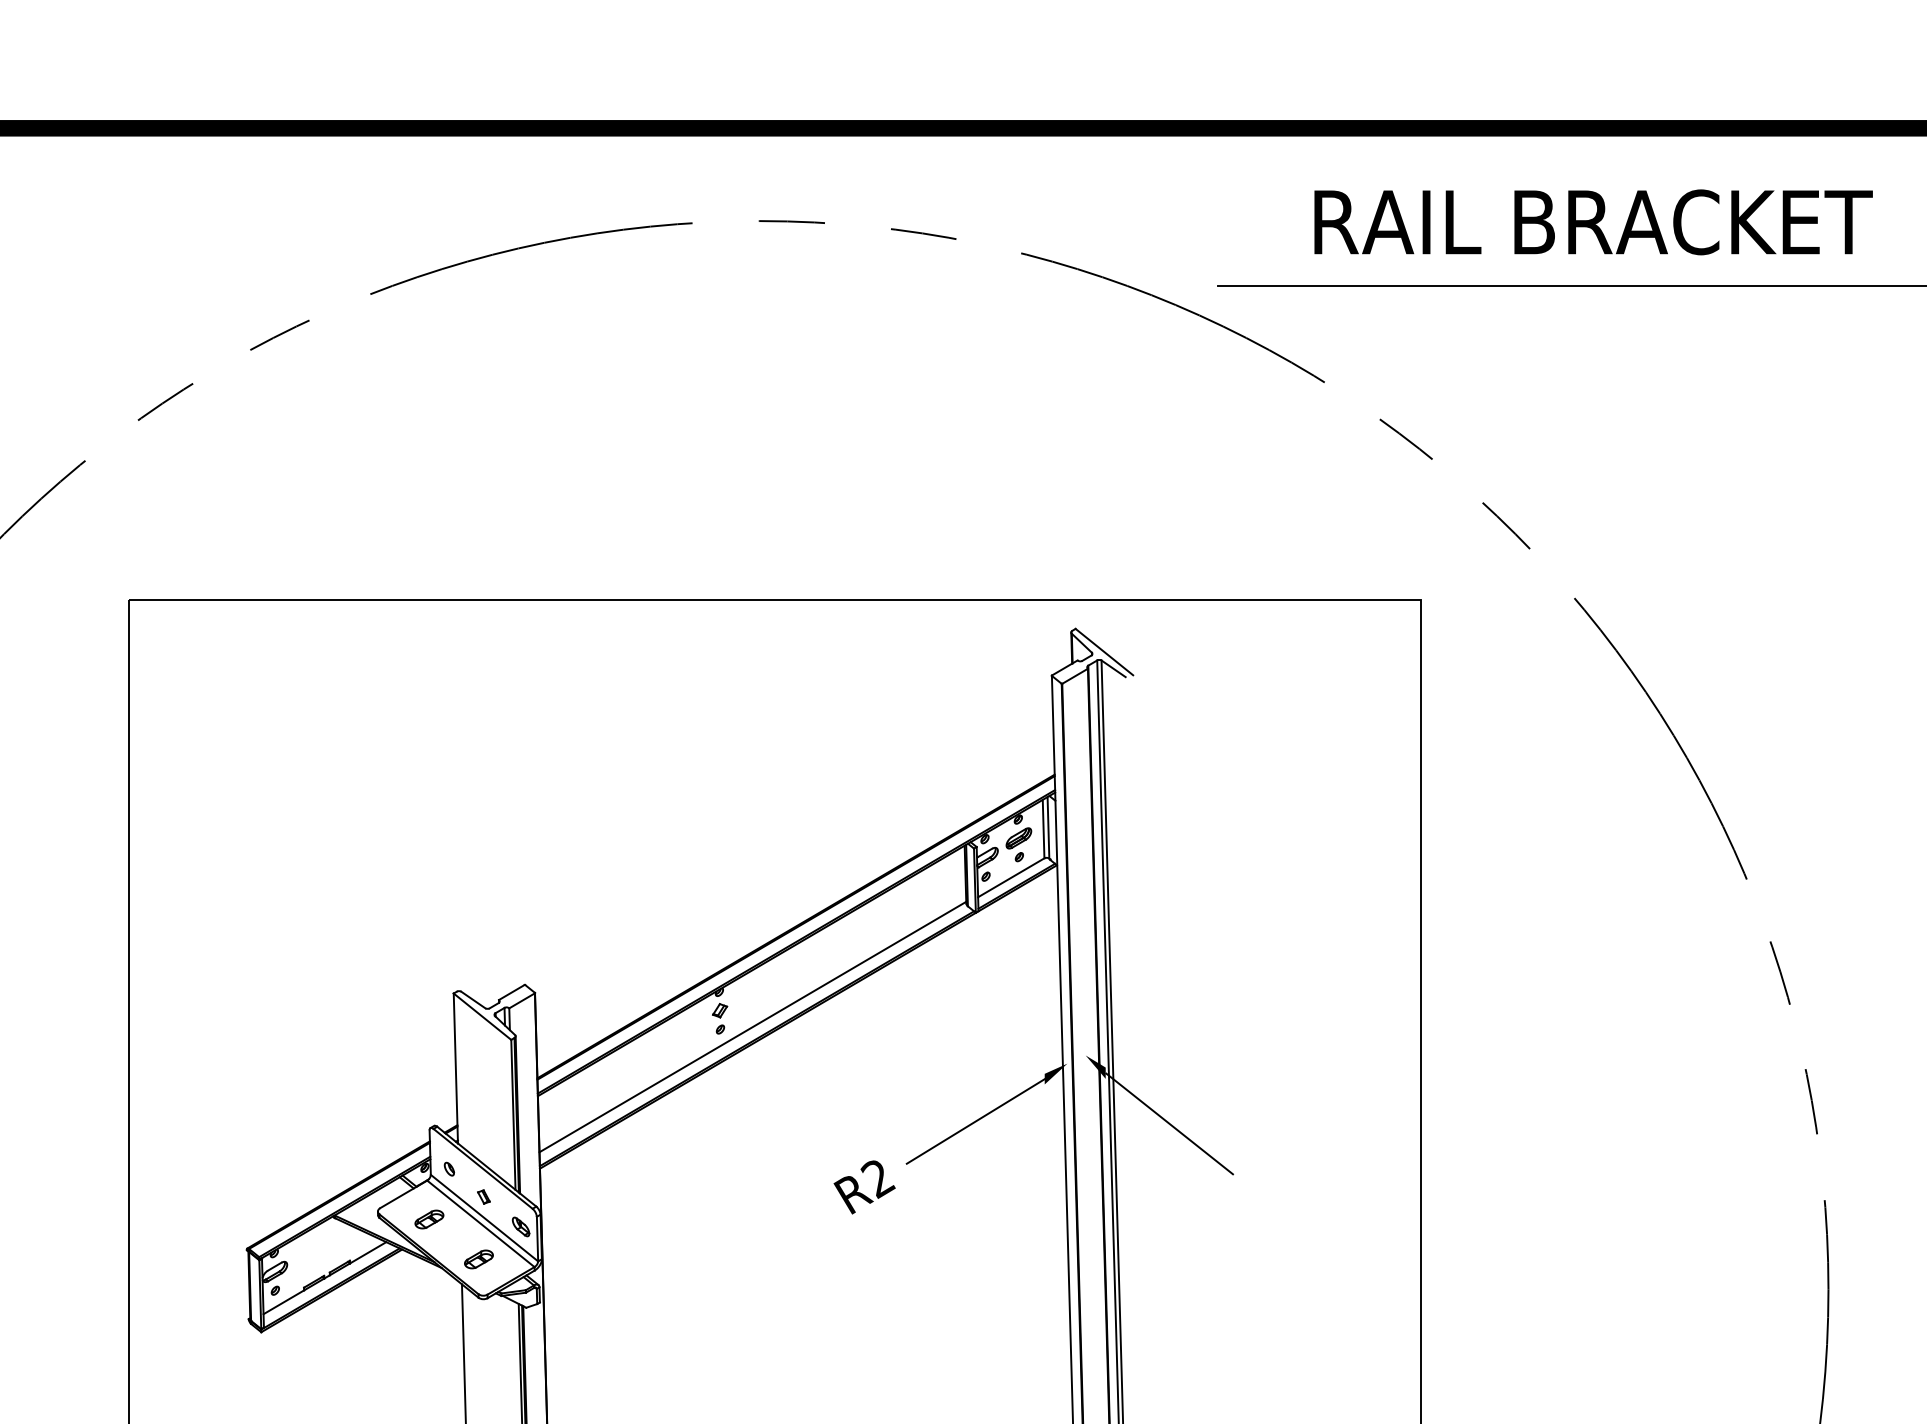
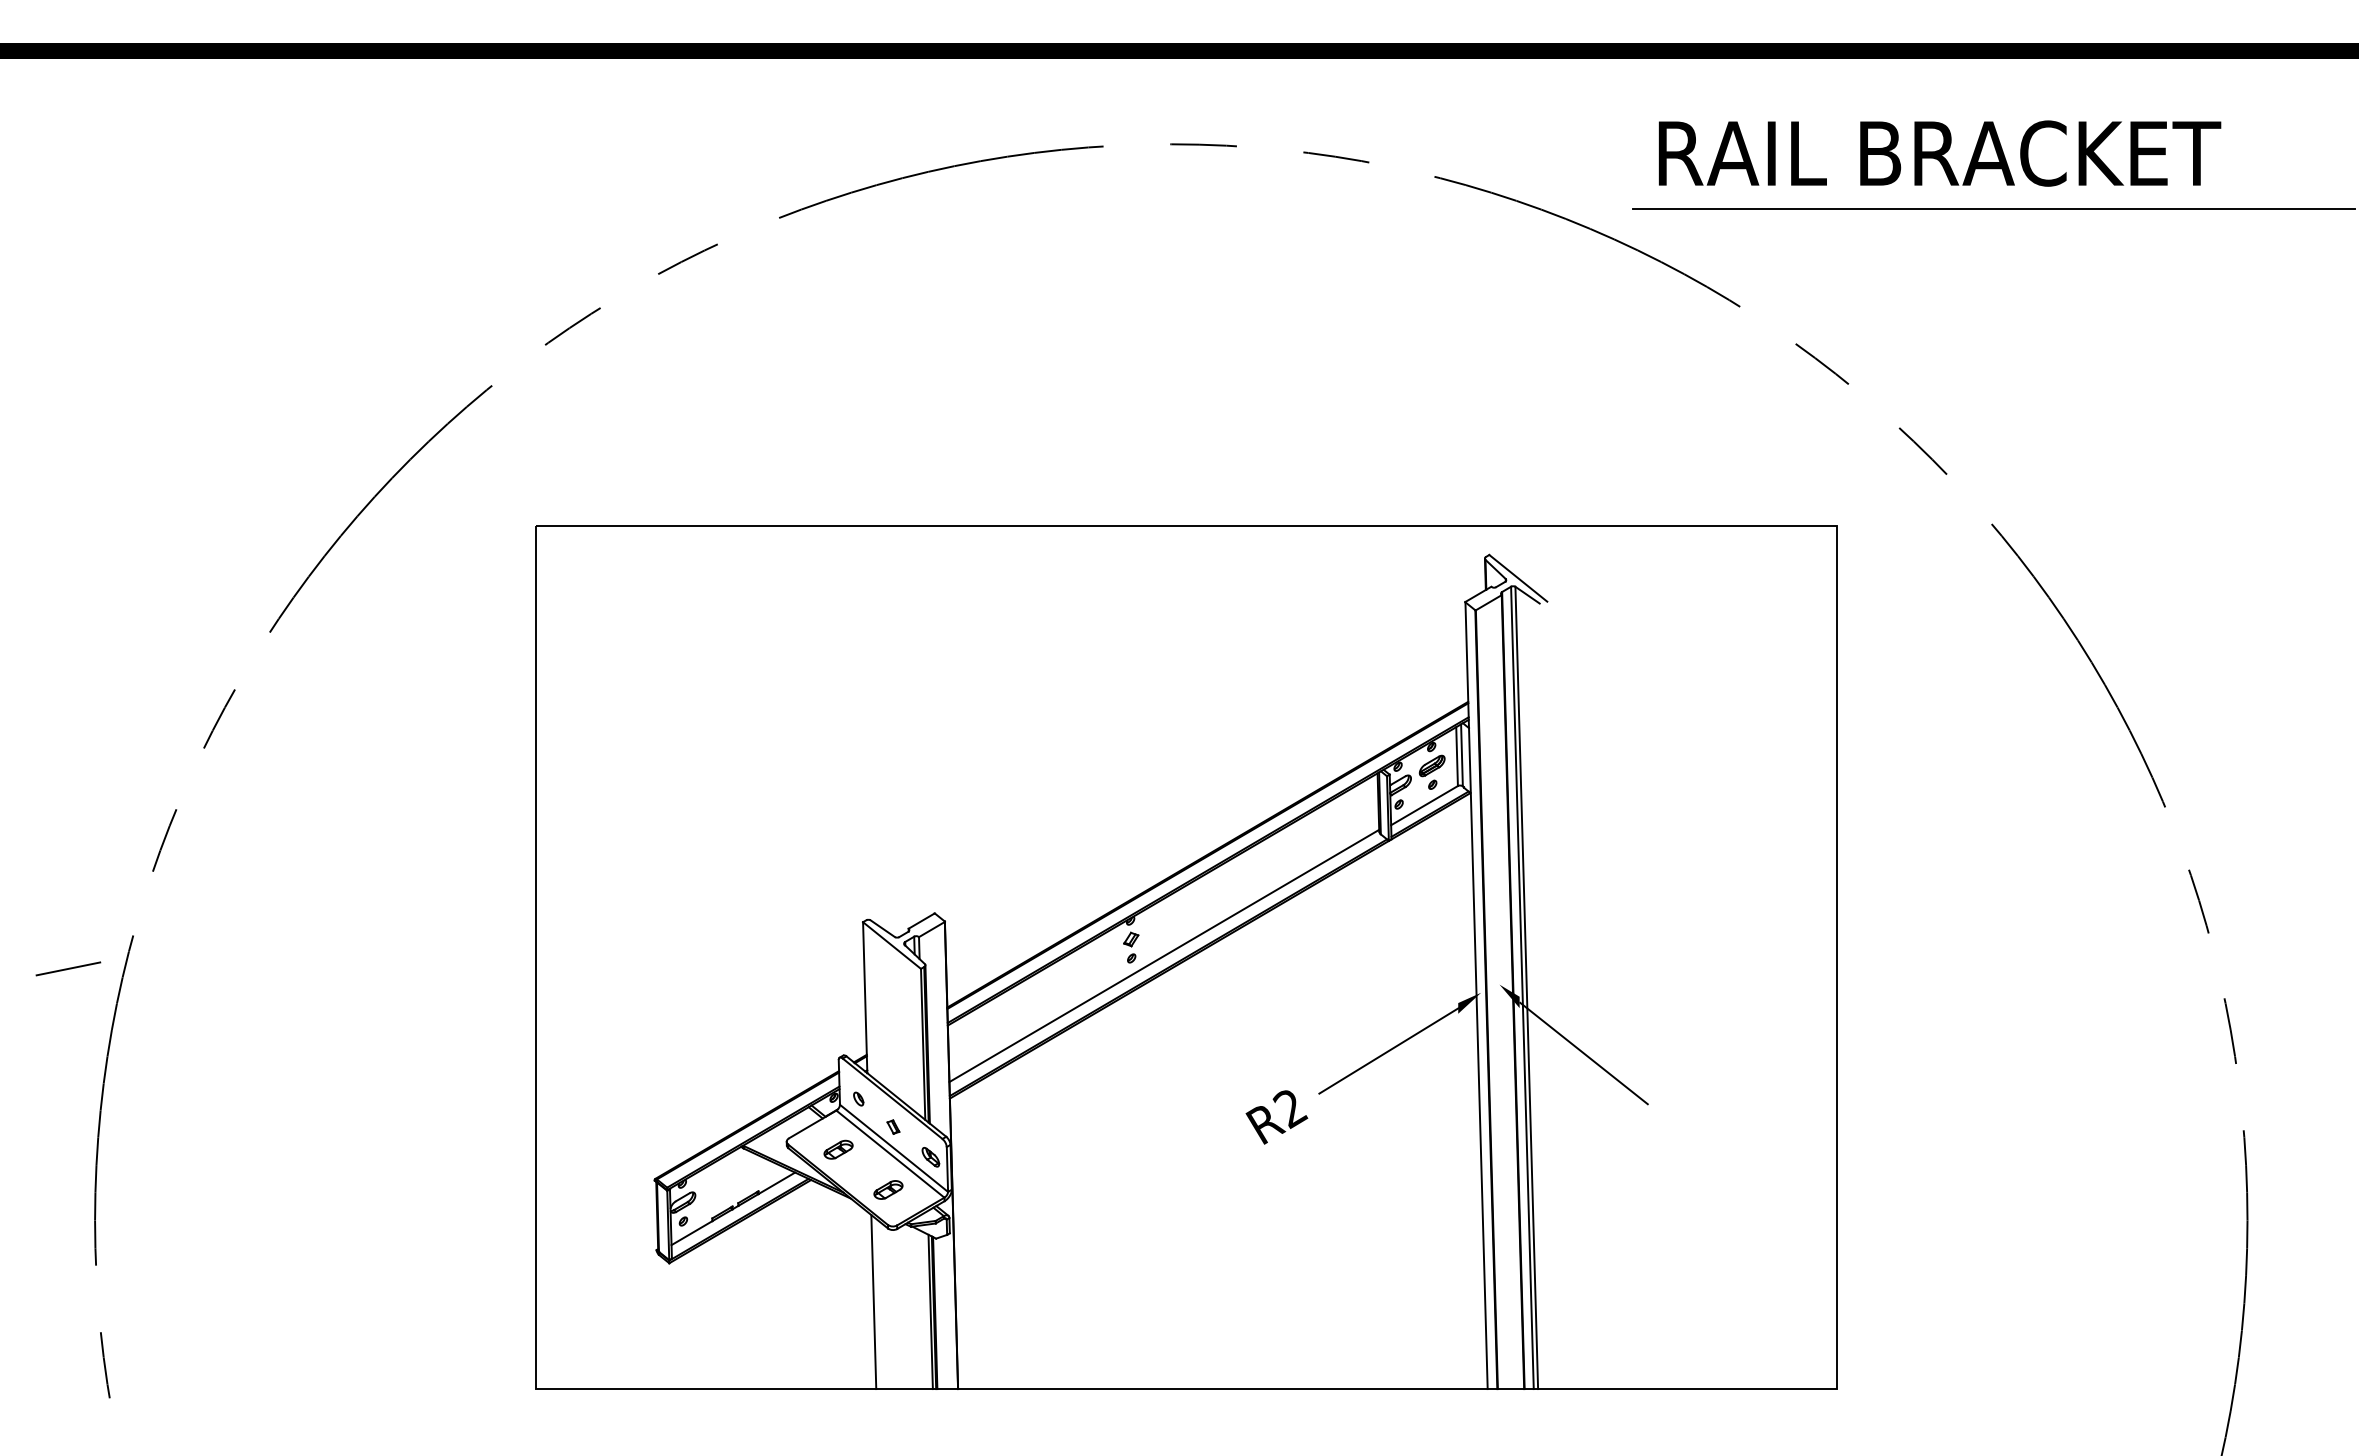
text: (1593, 222) -> (1939, 153), moved

